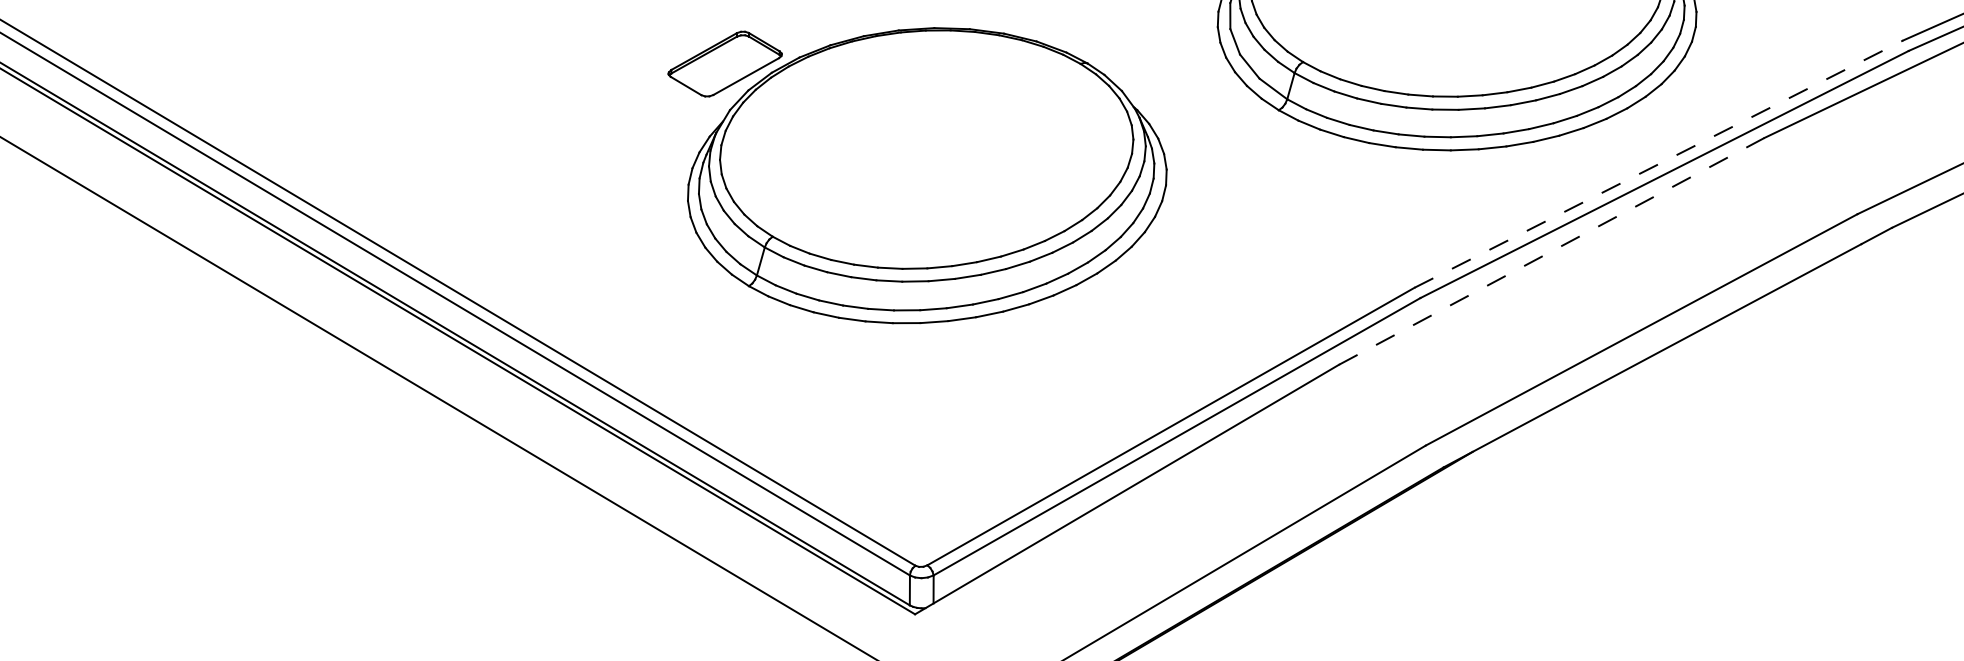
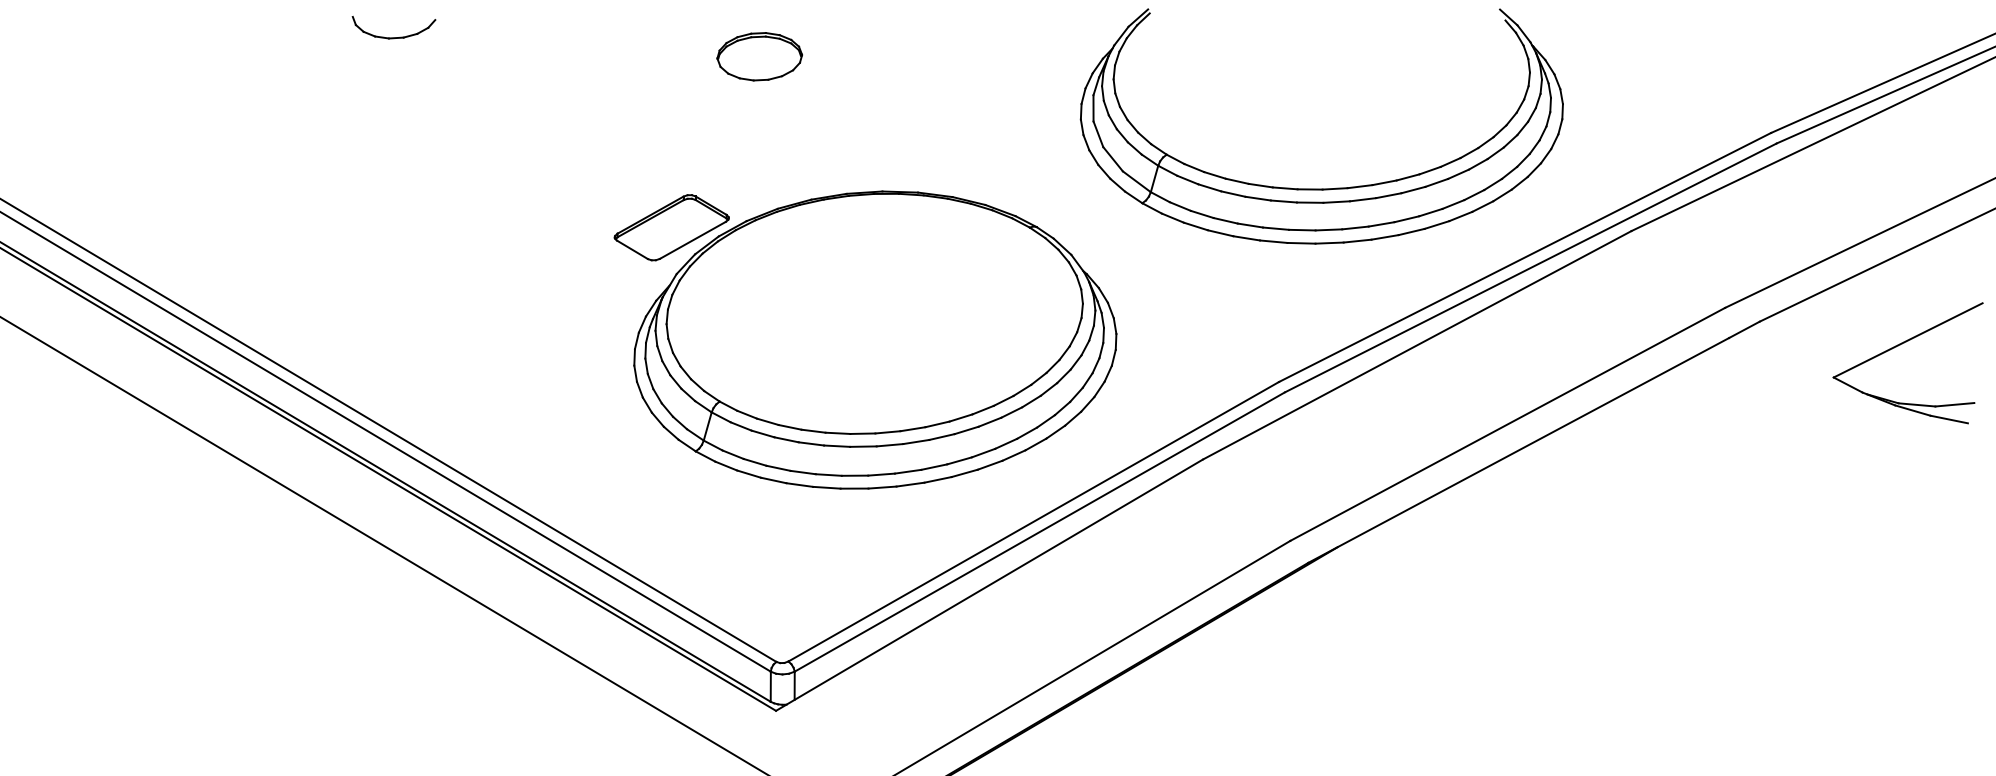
line: (1659, 164) -> (1525, 257), dashed -> solid
part: (917, 175) -> (865, 339), moved
line: (1552, 251) -> (1417, 345), dashed -> solid

